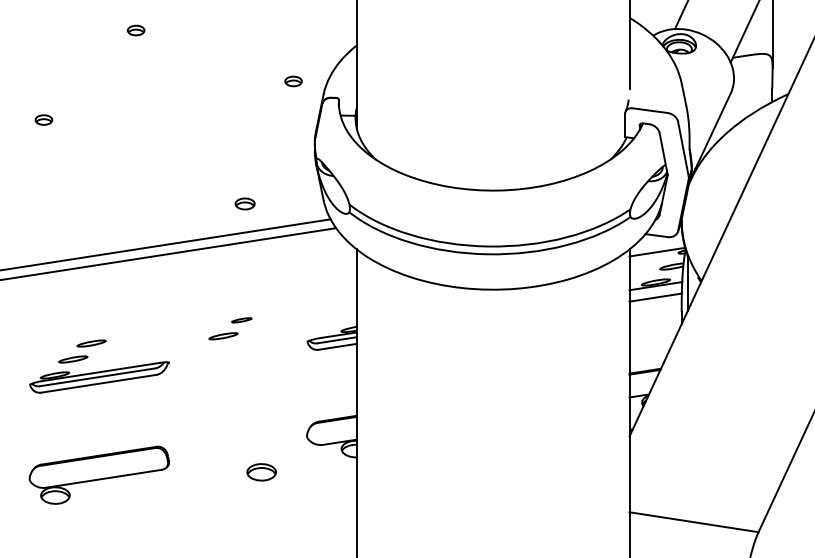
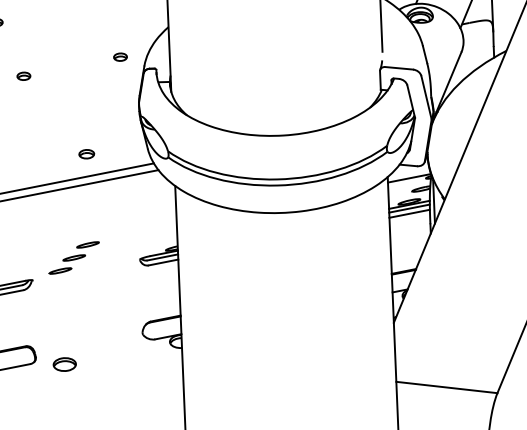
part: (168, 100) -> (23, 76), added
line: (655, 290) -> (409, 208), added
part: (241, 320) -> (87, 245), size x1.43
part: (204, 352) -> (59, 271), added
part: (261, 472) -> (64, 364), moved

